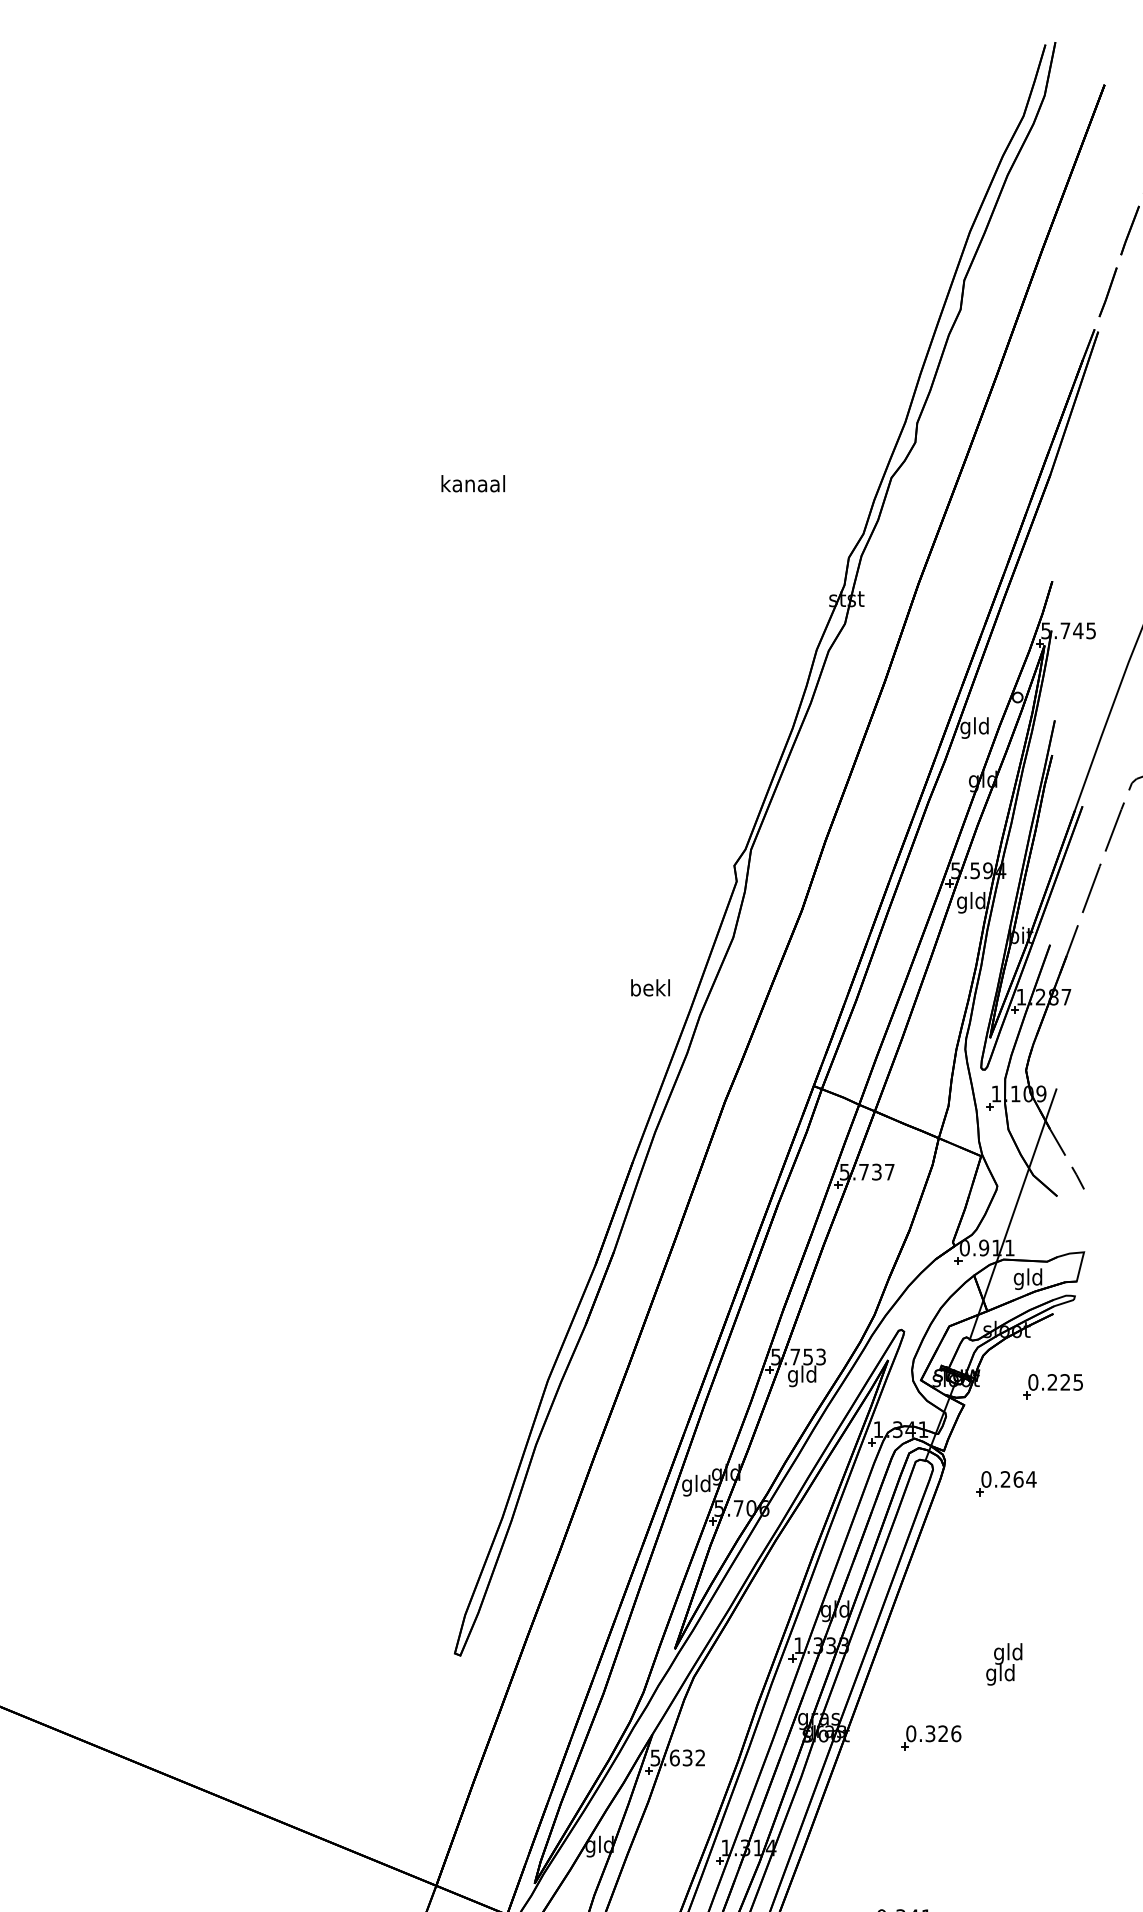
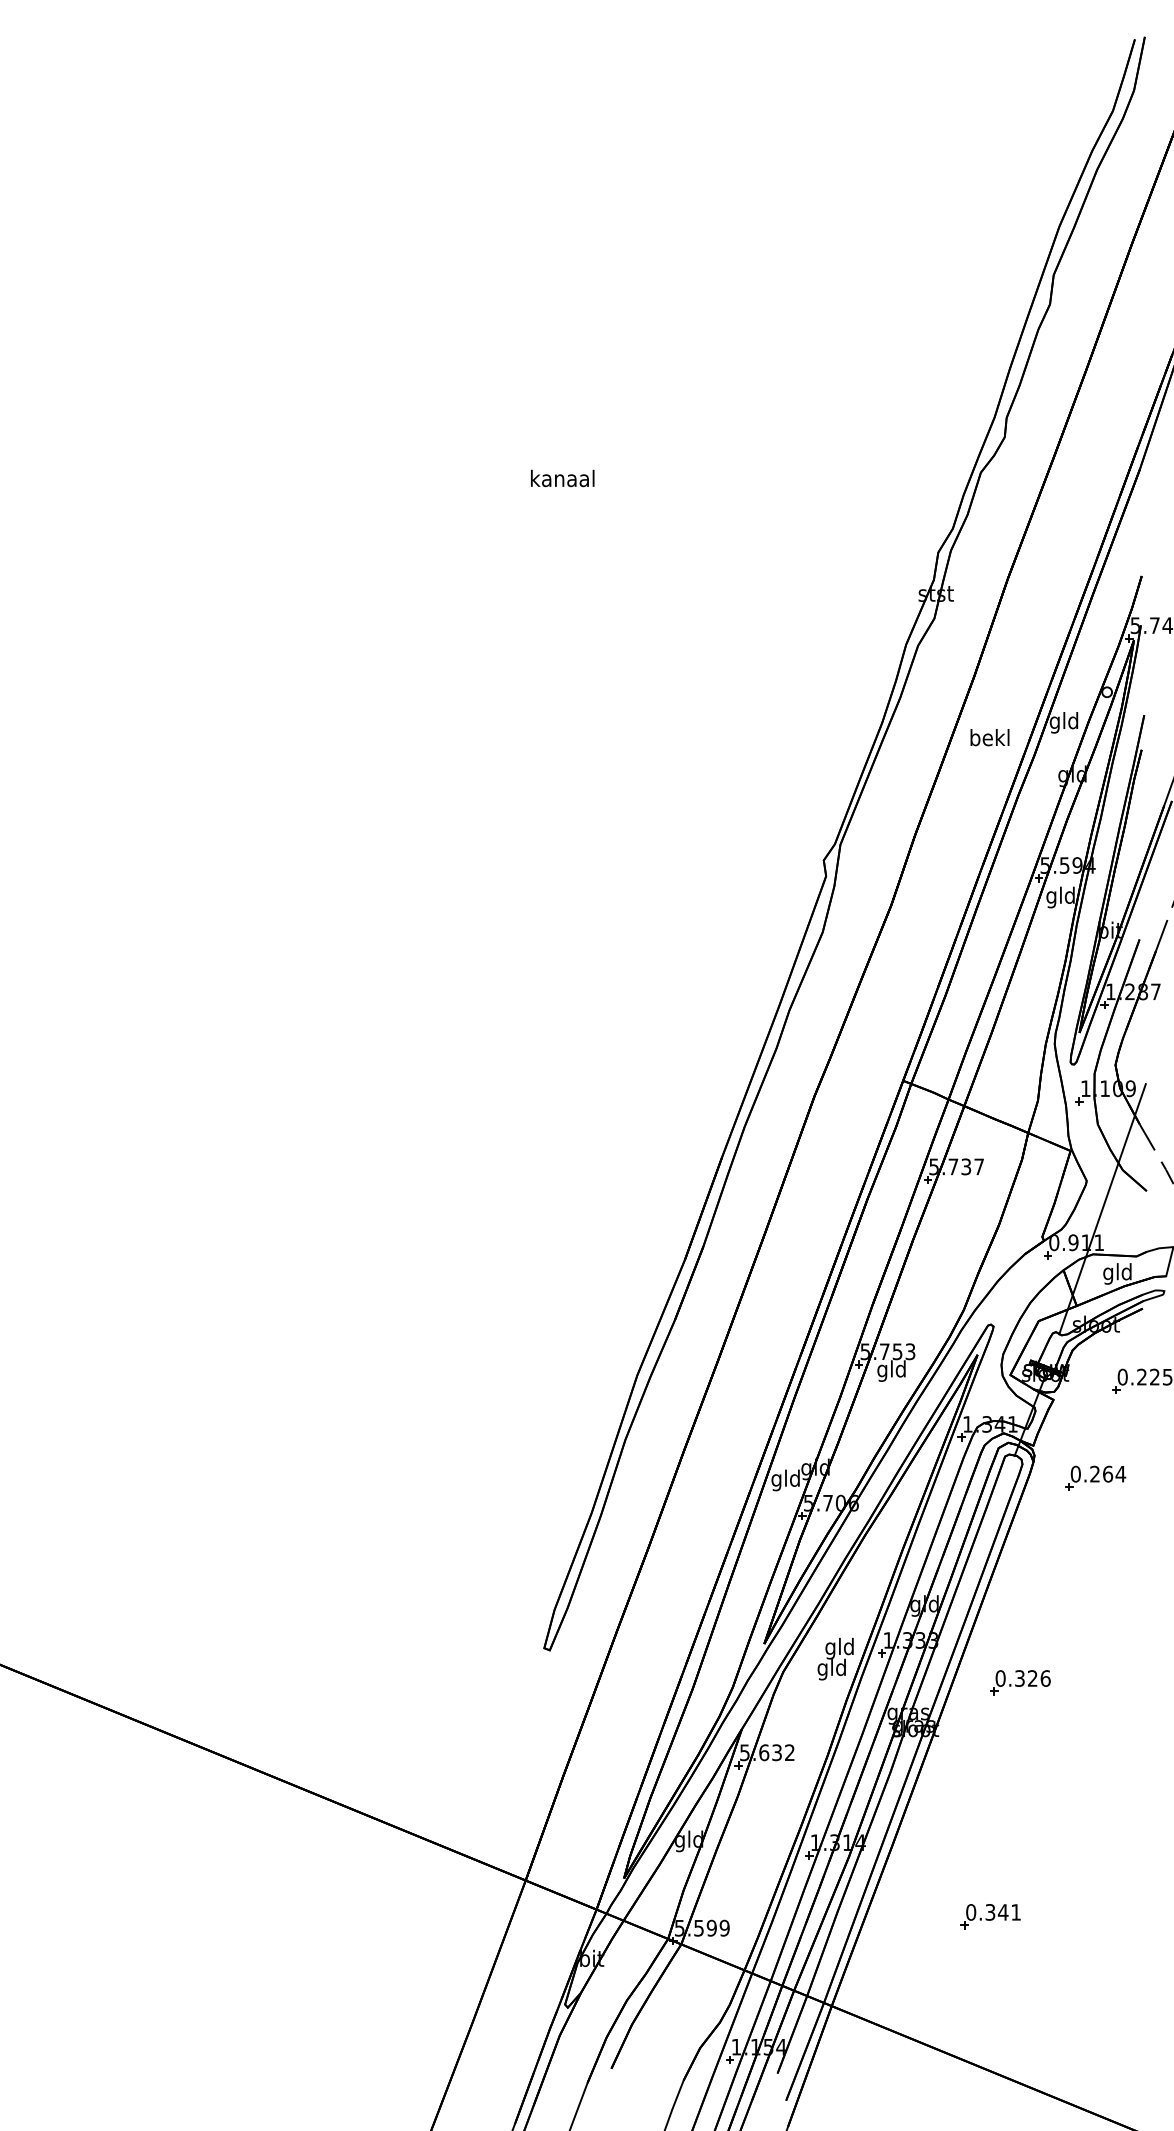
text: (650, 987) -> (989, 737), moved
text: (1004, 1663) -> (835, 1658), moved
part: (931, 1737) -> (1020, 1682), moved

